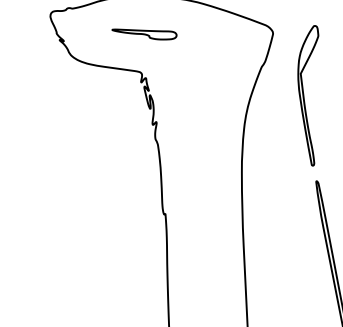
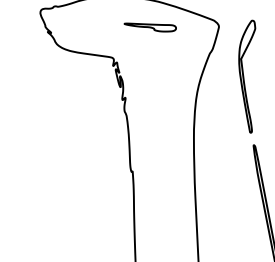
part: (144, 34) -> (150, 27), moved

